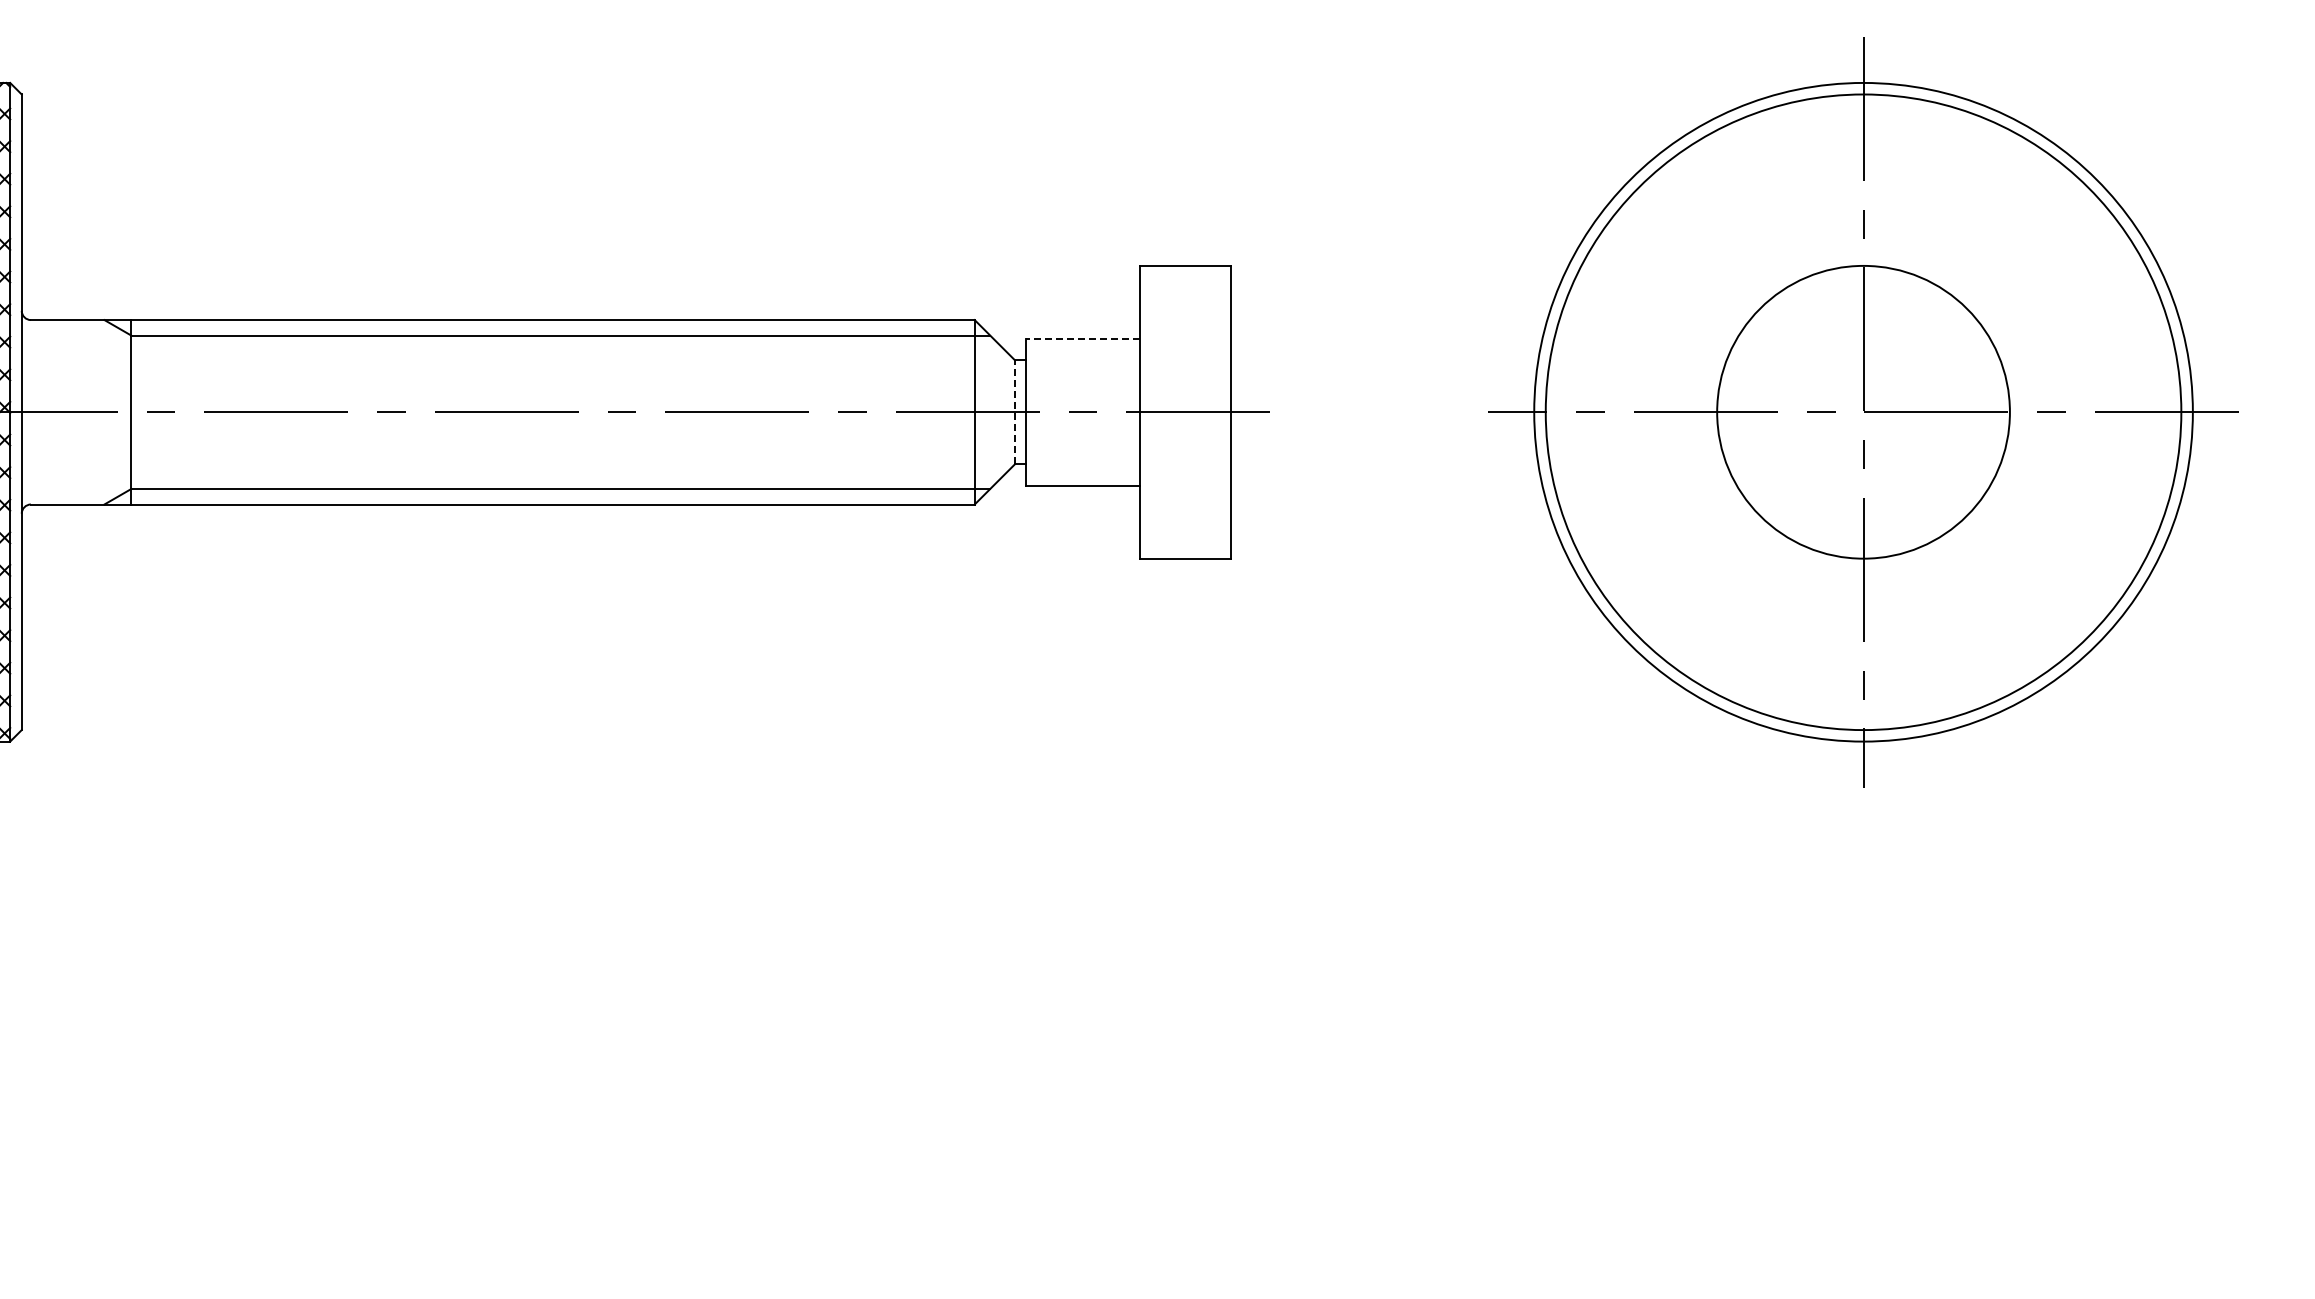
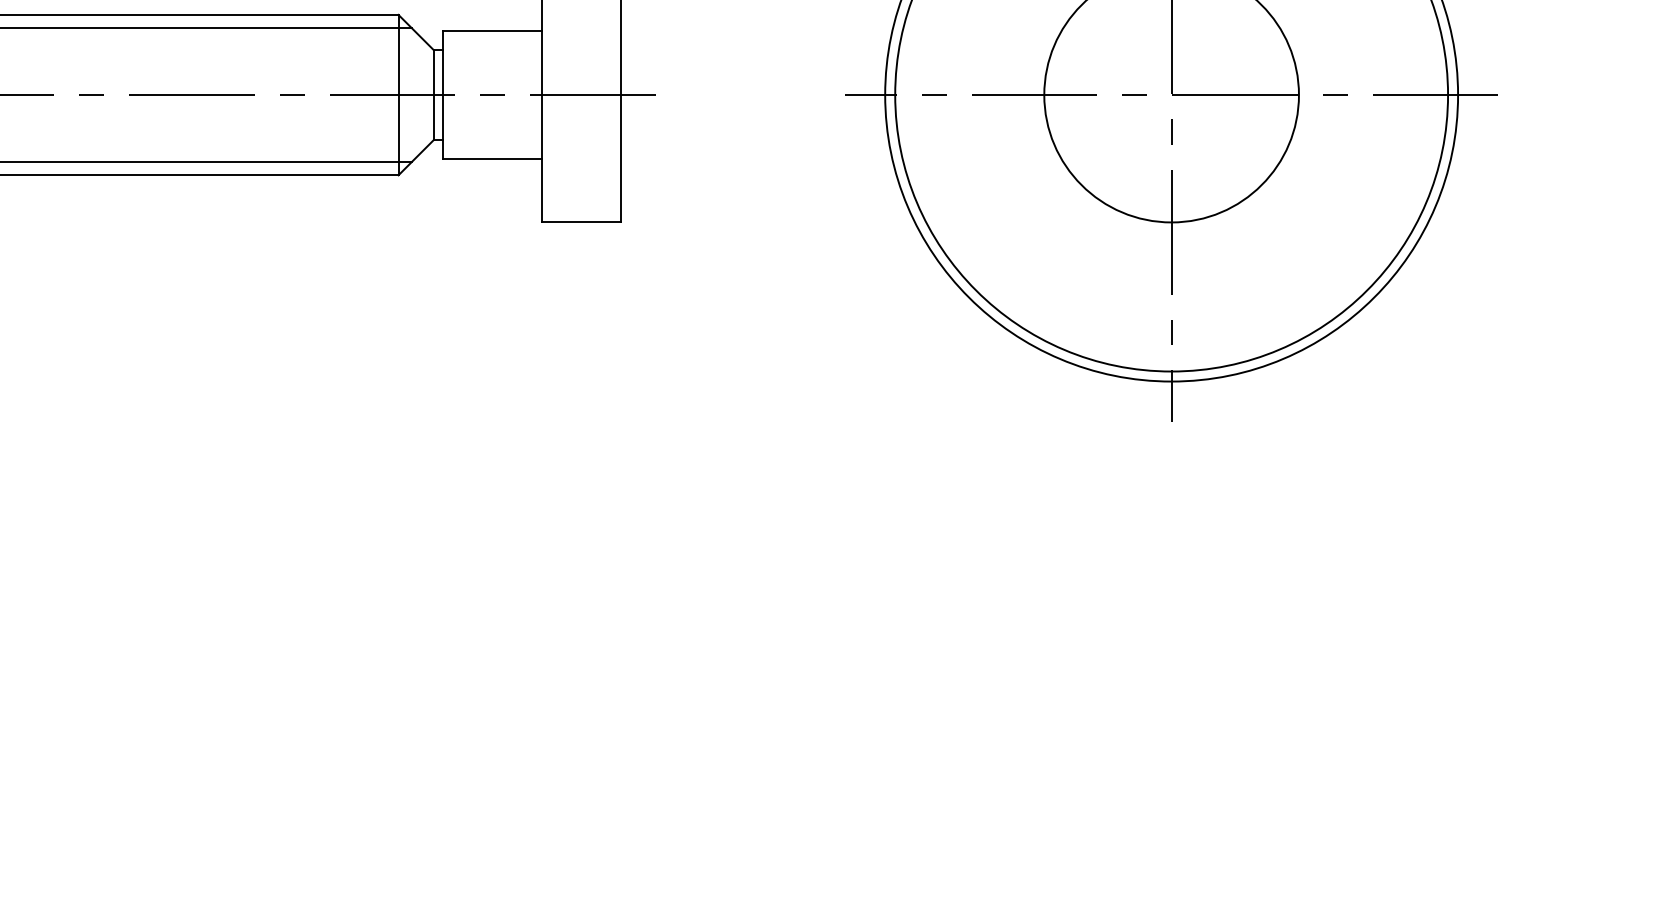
line: (1082, 338) -> (492, 30), dashed -> solid
line: (1015, 412) -> (433, 95), dashed -> solid

